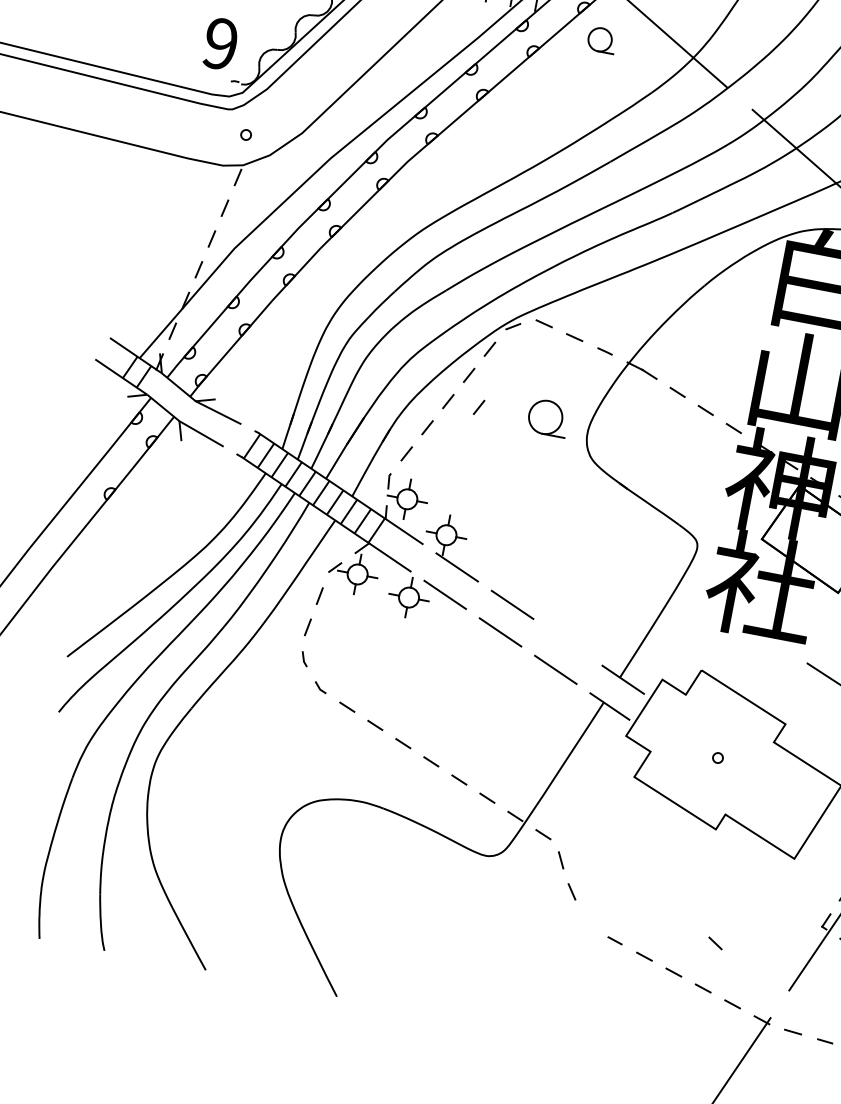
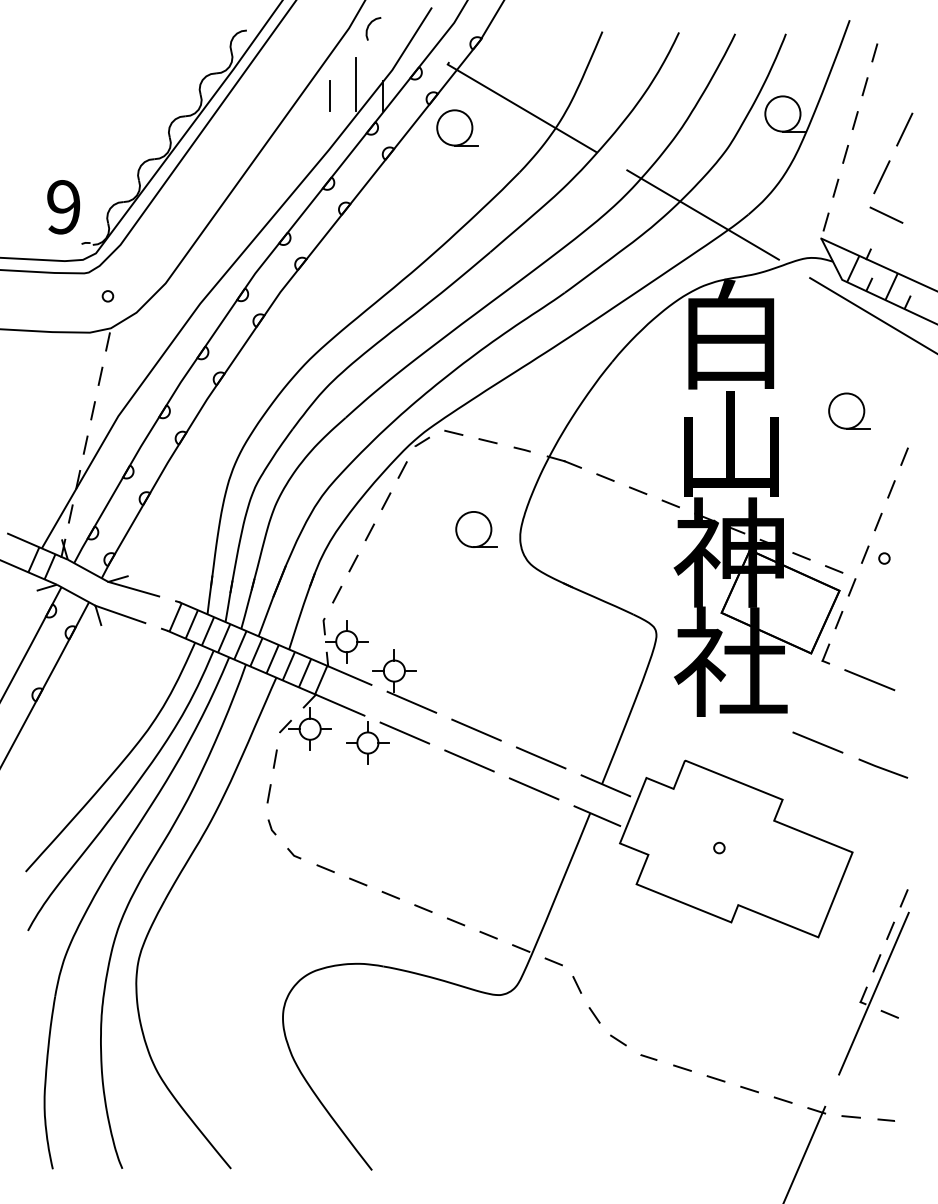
part: (601, 39) -> (457, 127), size x1.43
line: (478, 407) -> (402, 532), removed
line: (567, 641) -> (540, 757), added
line: (715, 943) -> (618, 1040), moved

